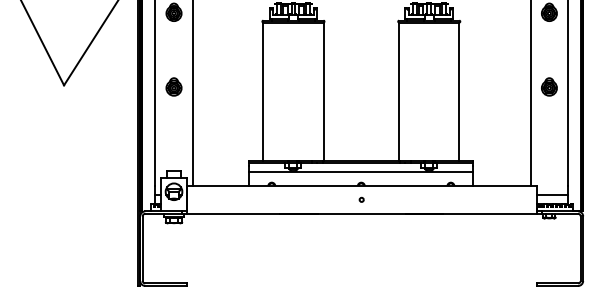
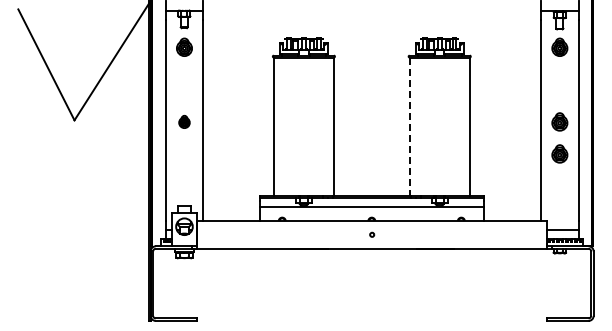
part: (174, 86) -> (184, 121), size x0.7
line: (399, 92) -> (409, 127), solid -> dashed
part: (549, 118) -> (559, 153), added

